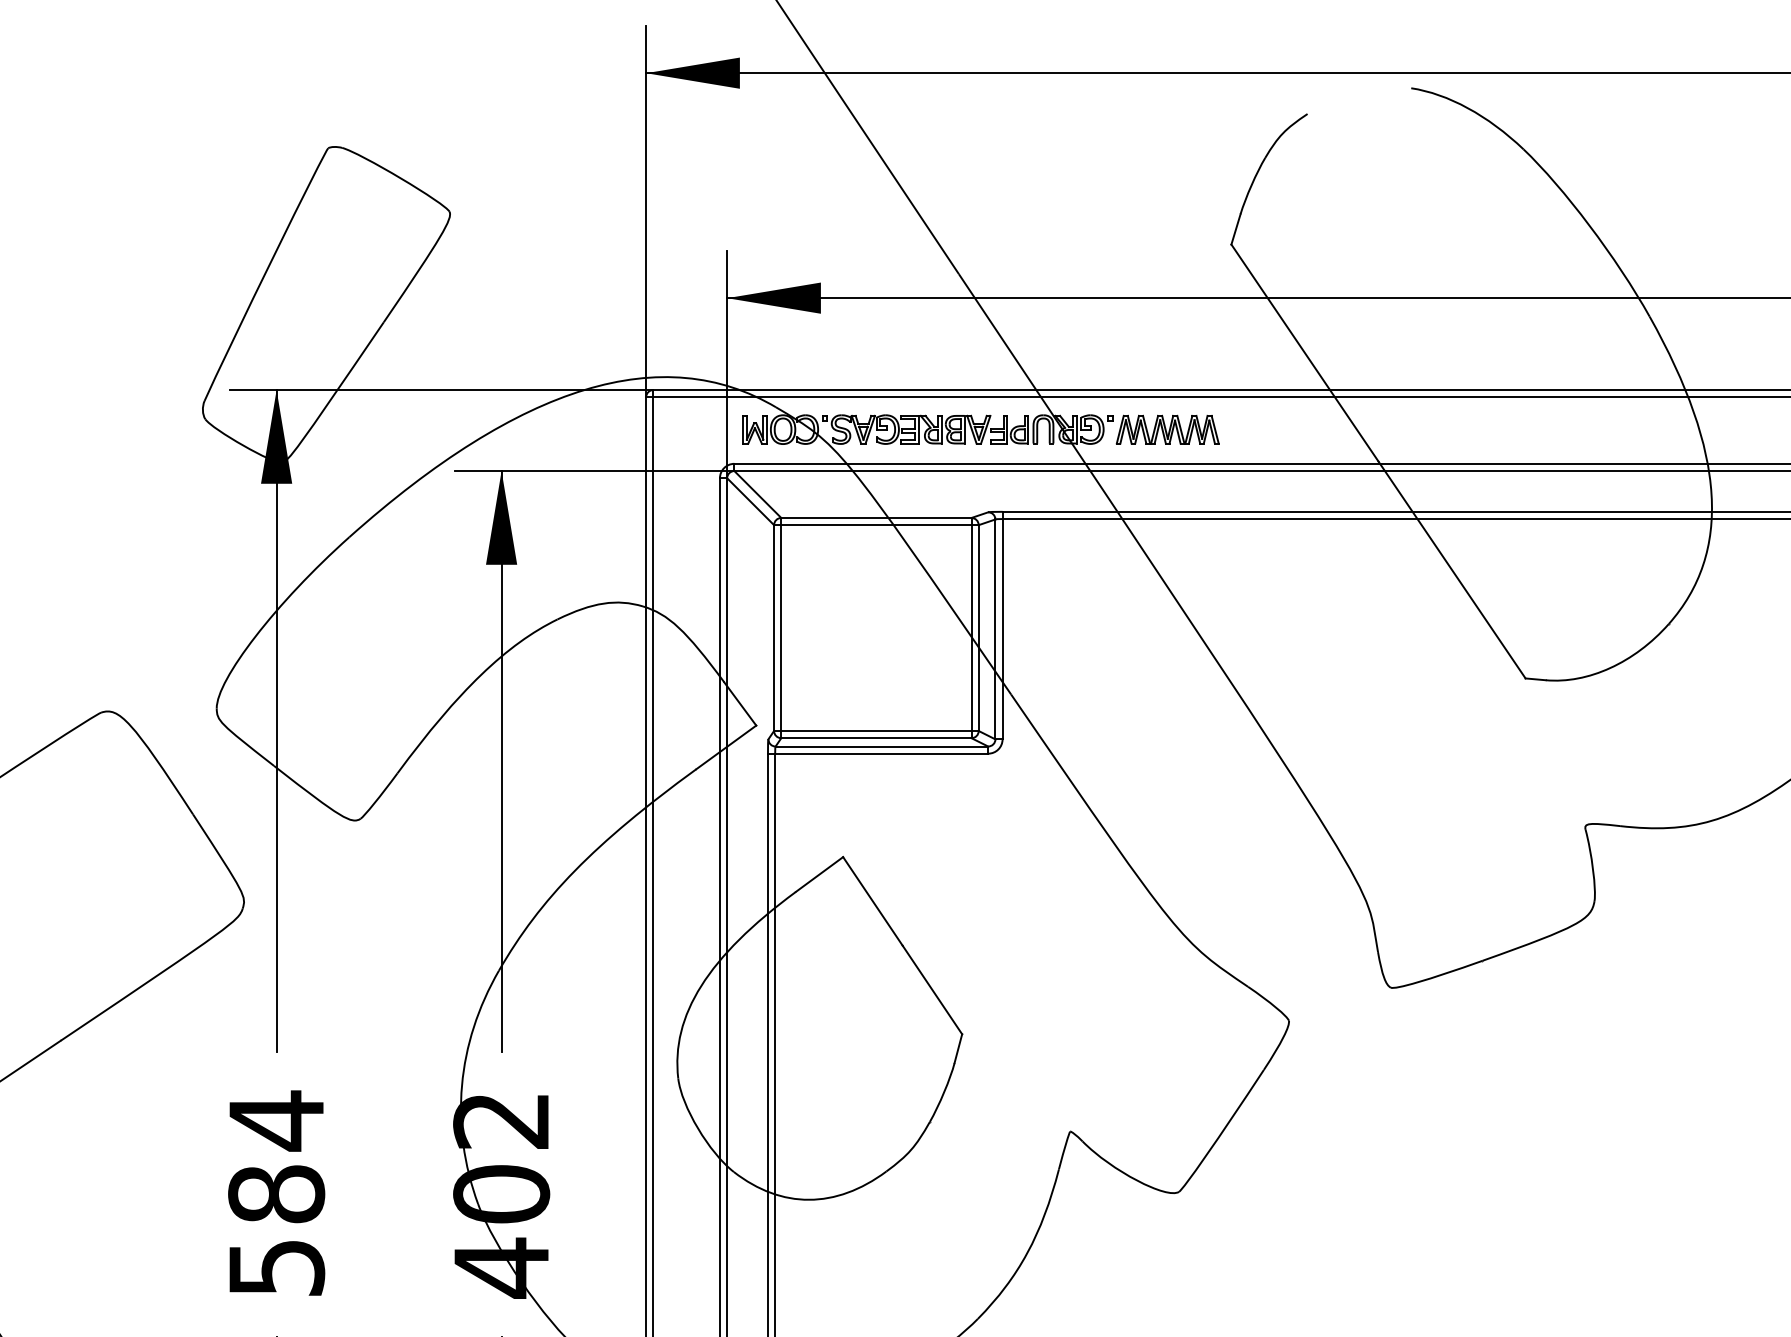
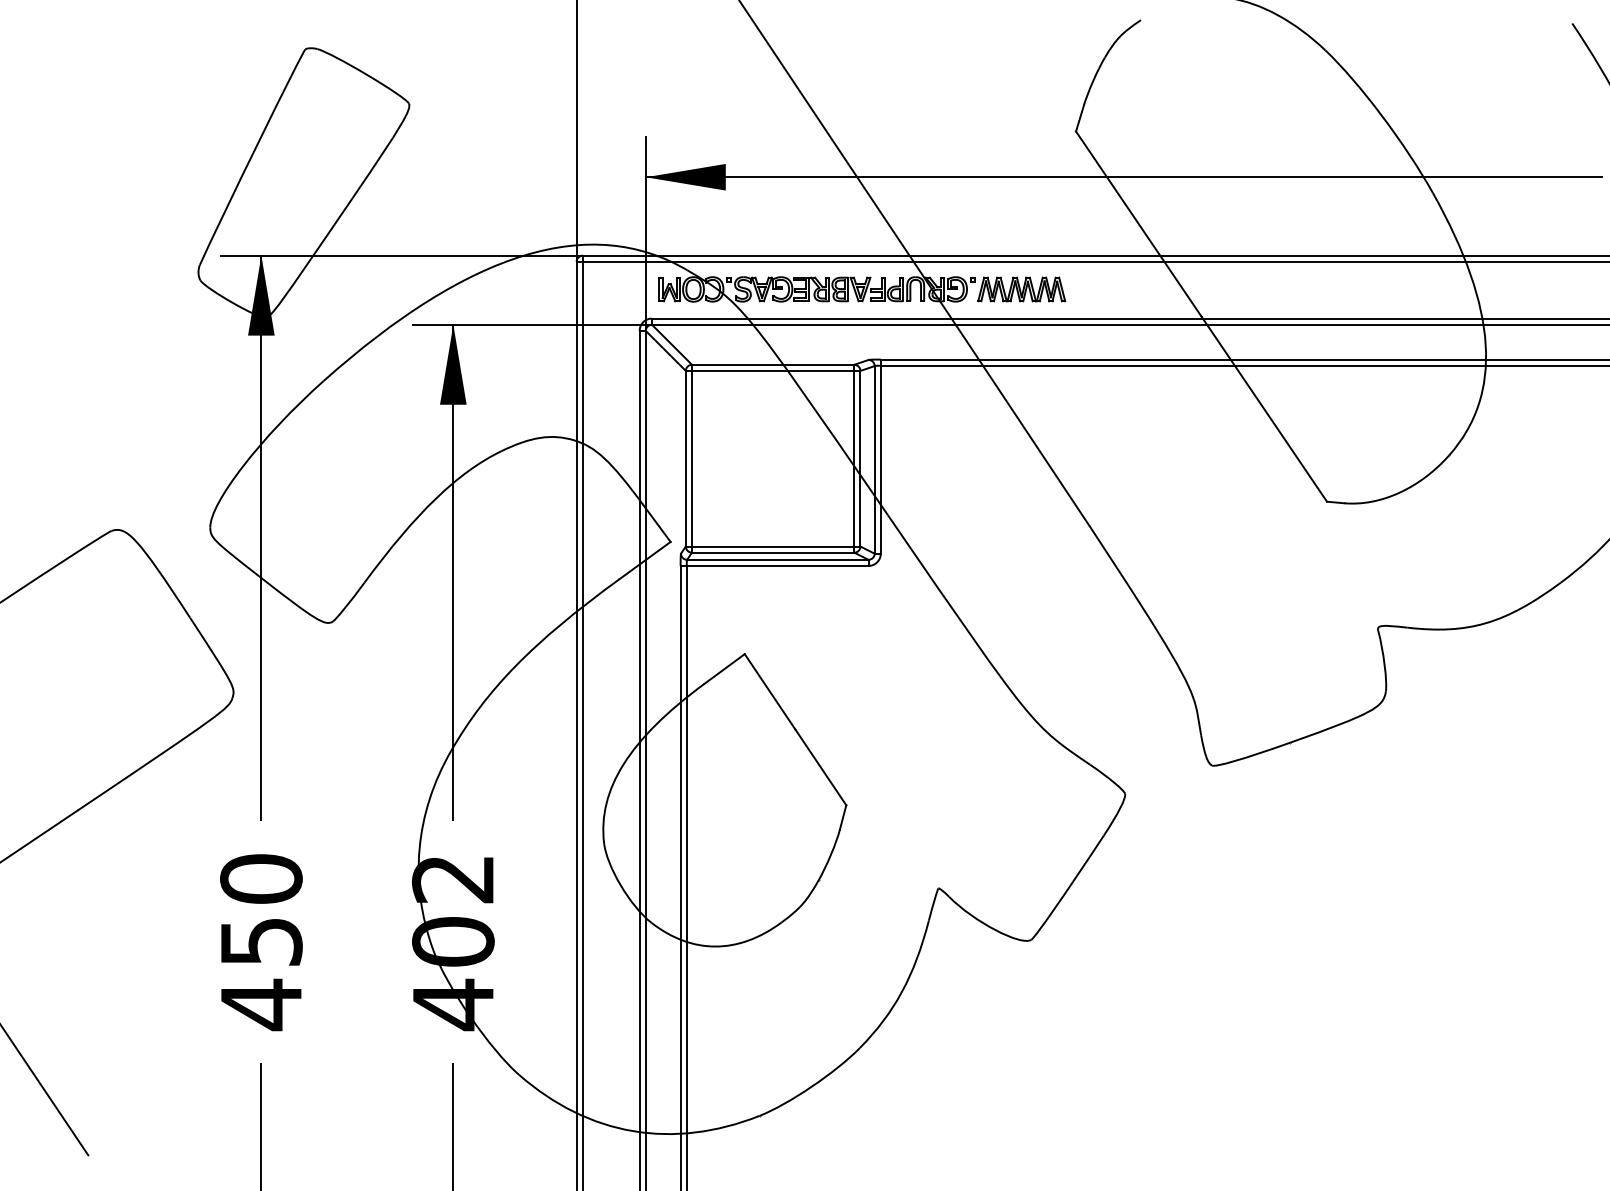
text: (276, 1195) -> (261, 942), 584 -> 450

